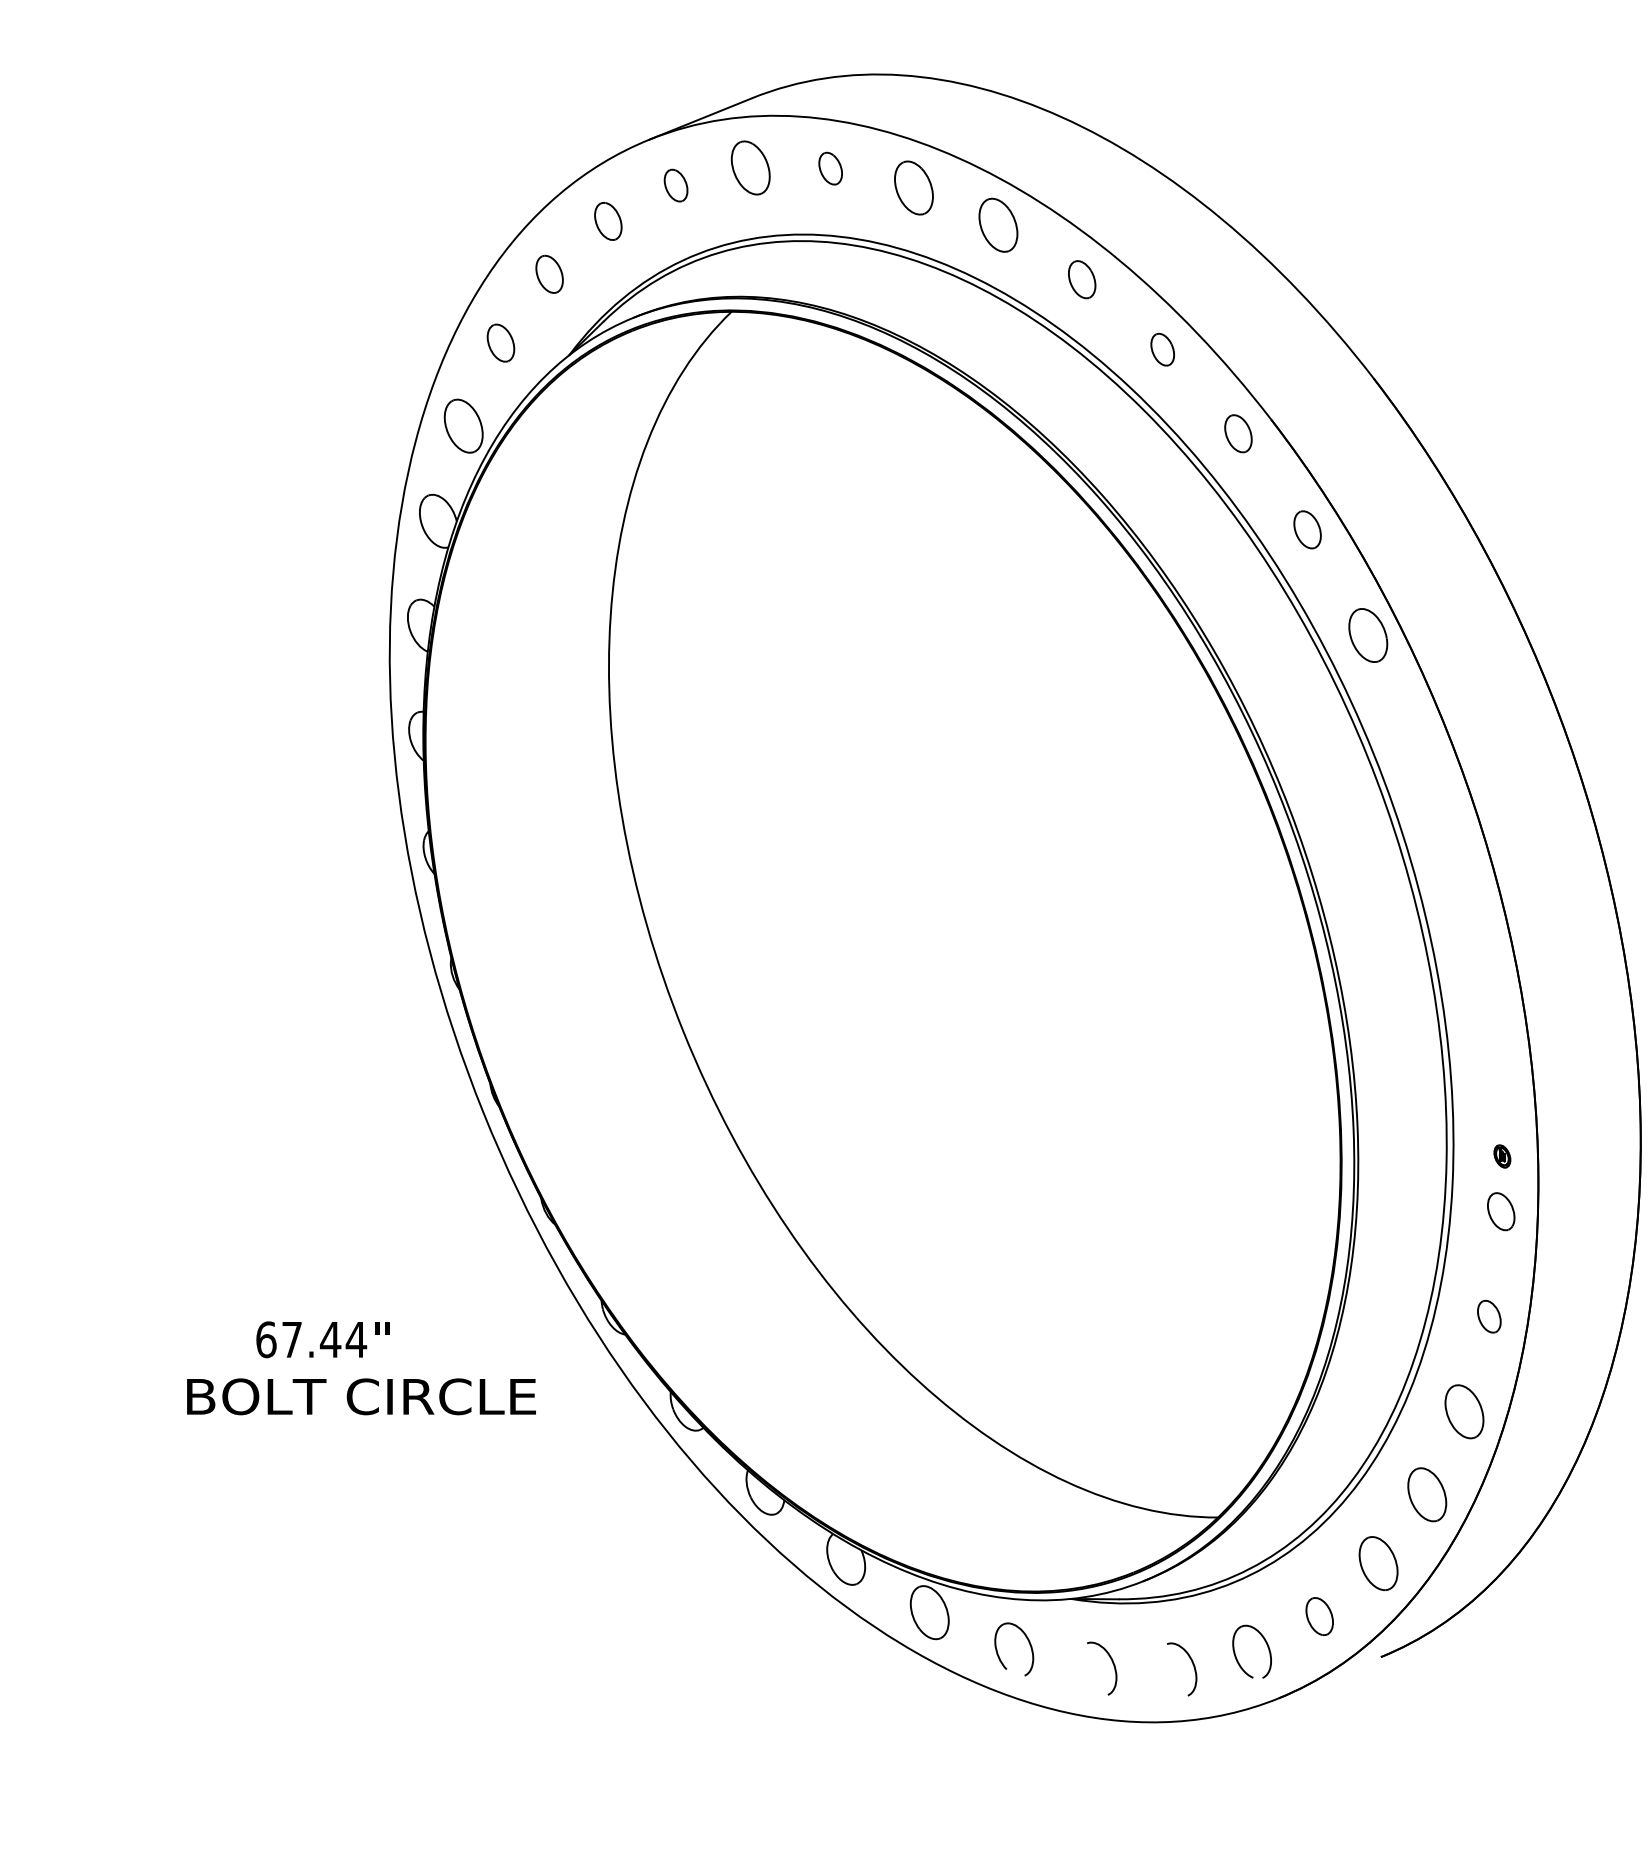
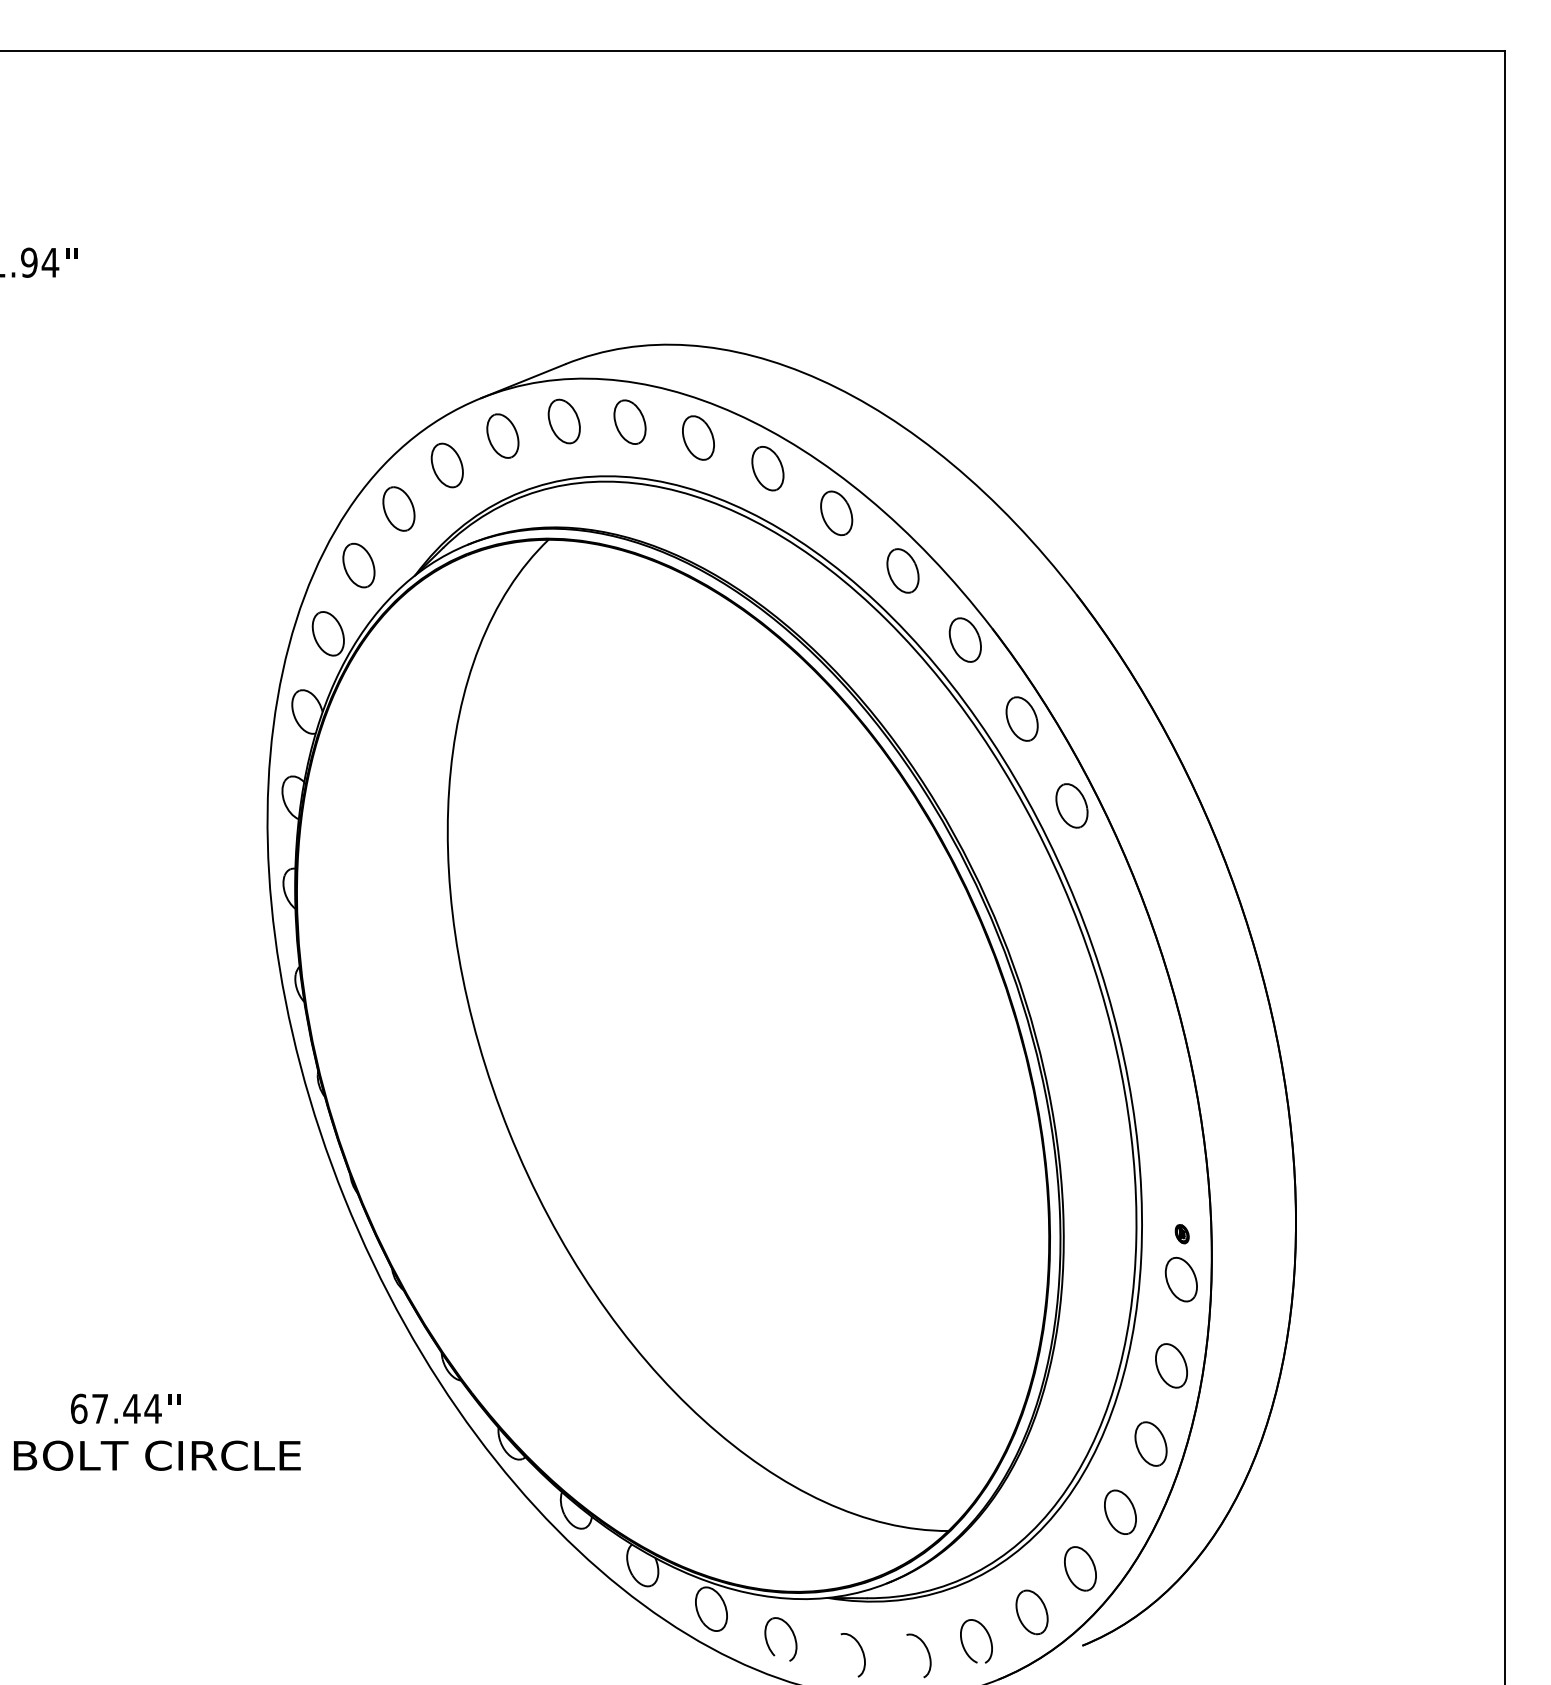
part: (830, 167) -> (629, 421), size x1.67
part: (675, 184) -> (502, 435), size x1.67
part: (607, 221) -> (446, 465), size x1.43
part: (549, 273) -> (398, 508), size x1.43
part: (1081, 279) -> (836, 513), size x1.43
part: (500, 343) -> (358, 565), size x1.43
part: (1162, 349) -> (902, 570), size x1.67
part: (1237, 433) -> (964, 639), size x1.43
part: (1306, 529) -> (1021, 718), size x1.43
part: (1500, 1211) -> (1180, 1279), size x1.43
part: (1489, 1316) -> (1171, 1365), size x1.67
text: (361, 1367) -> (157, 1431), moved
part: (1319, 1616) -> (1031, 1612), size x1.43

